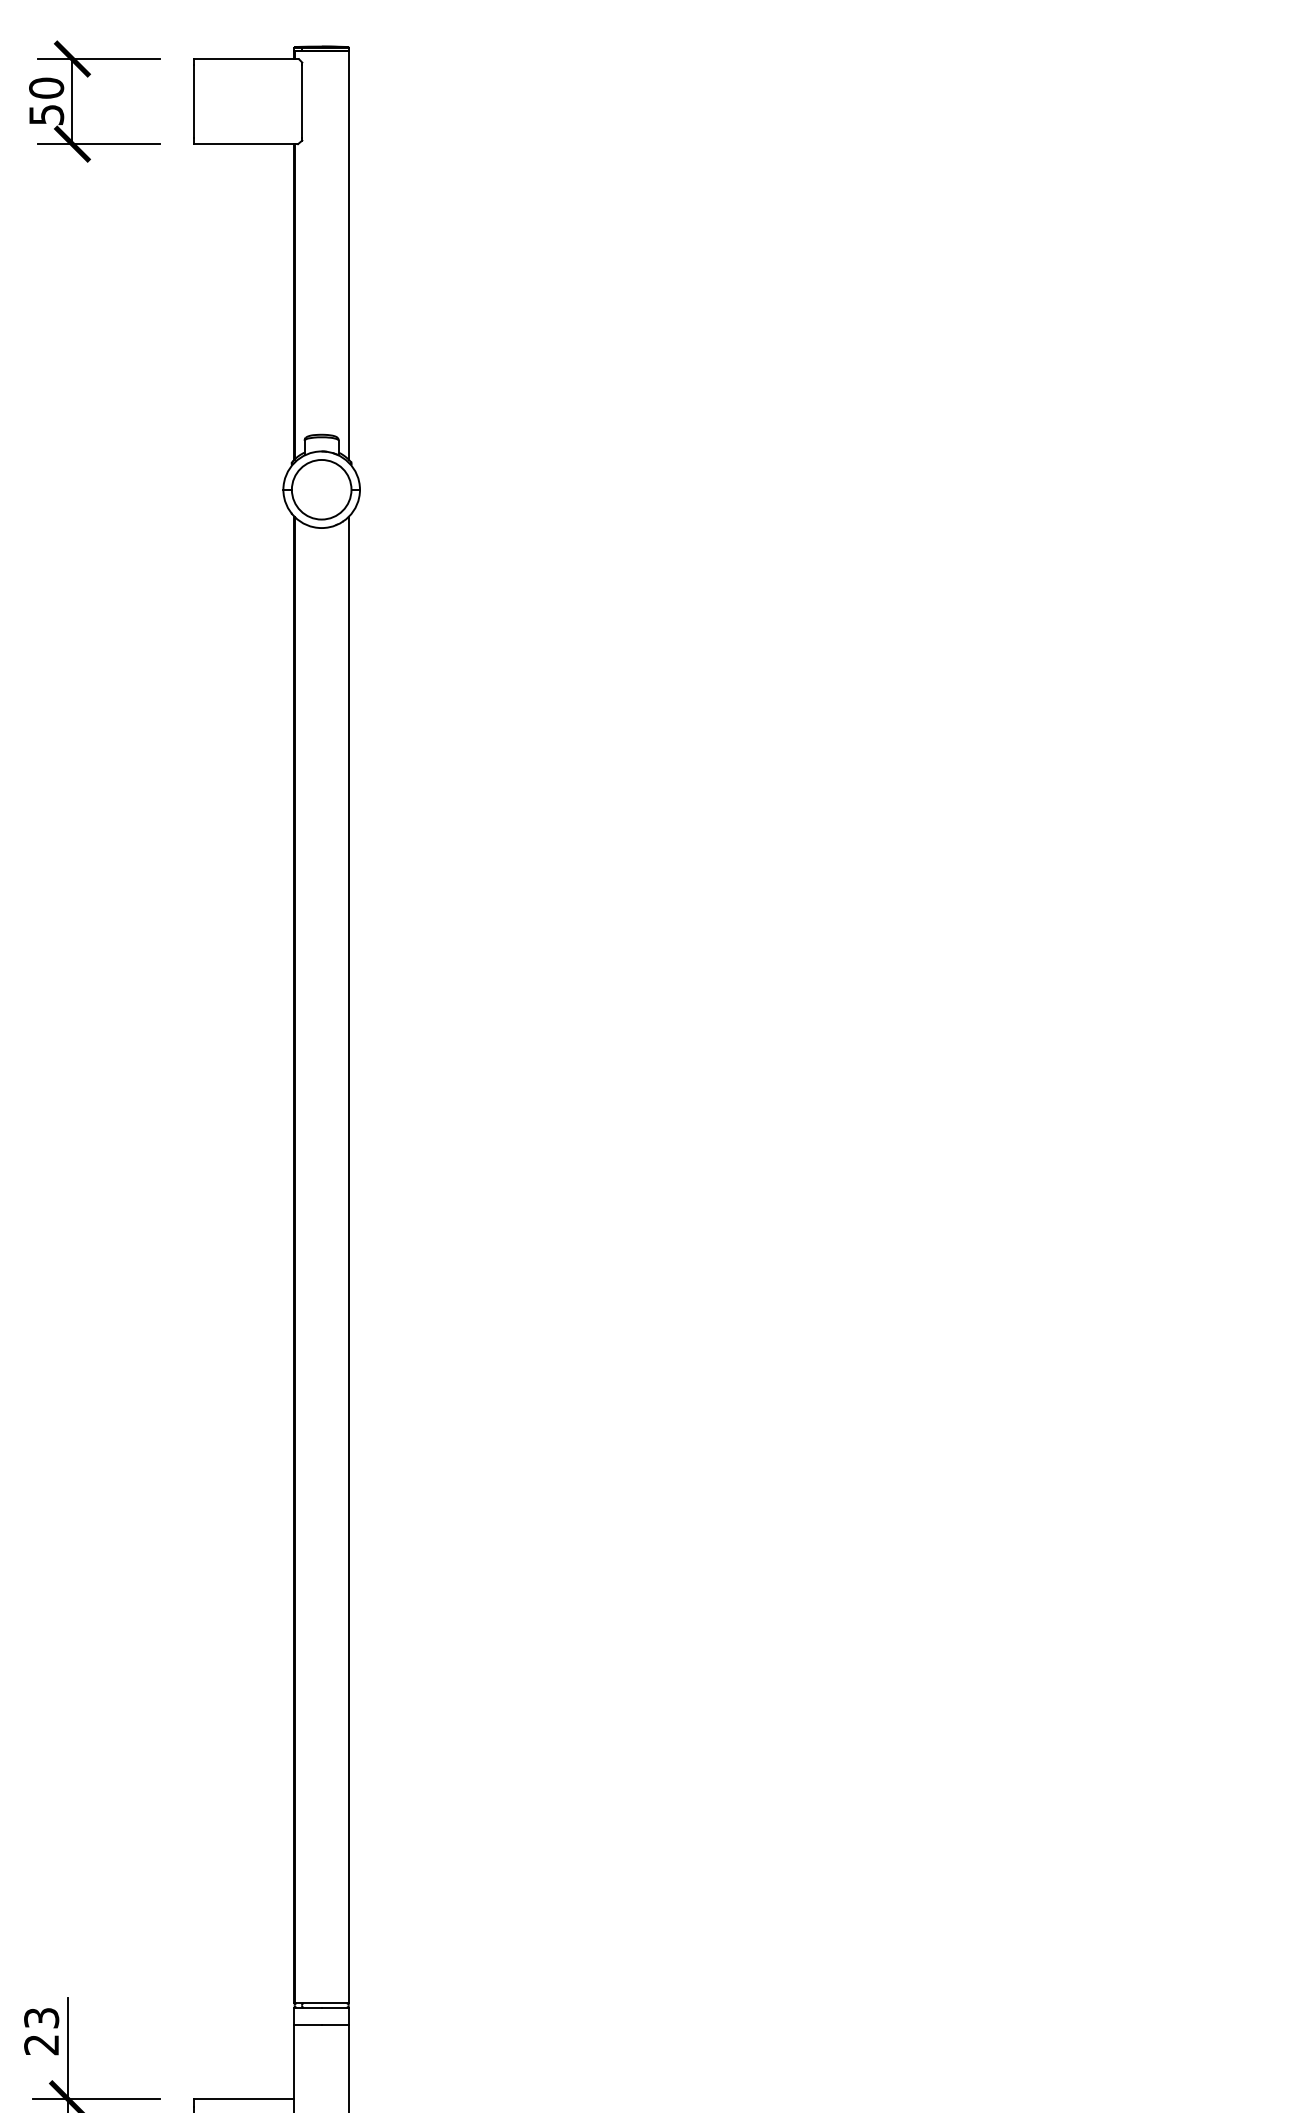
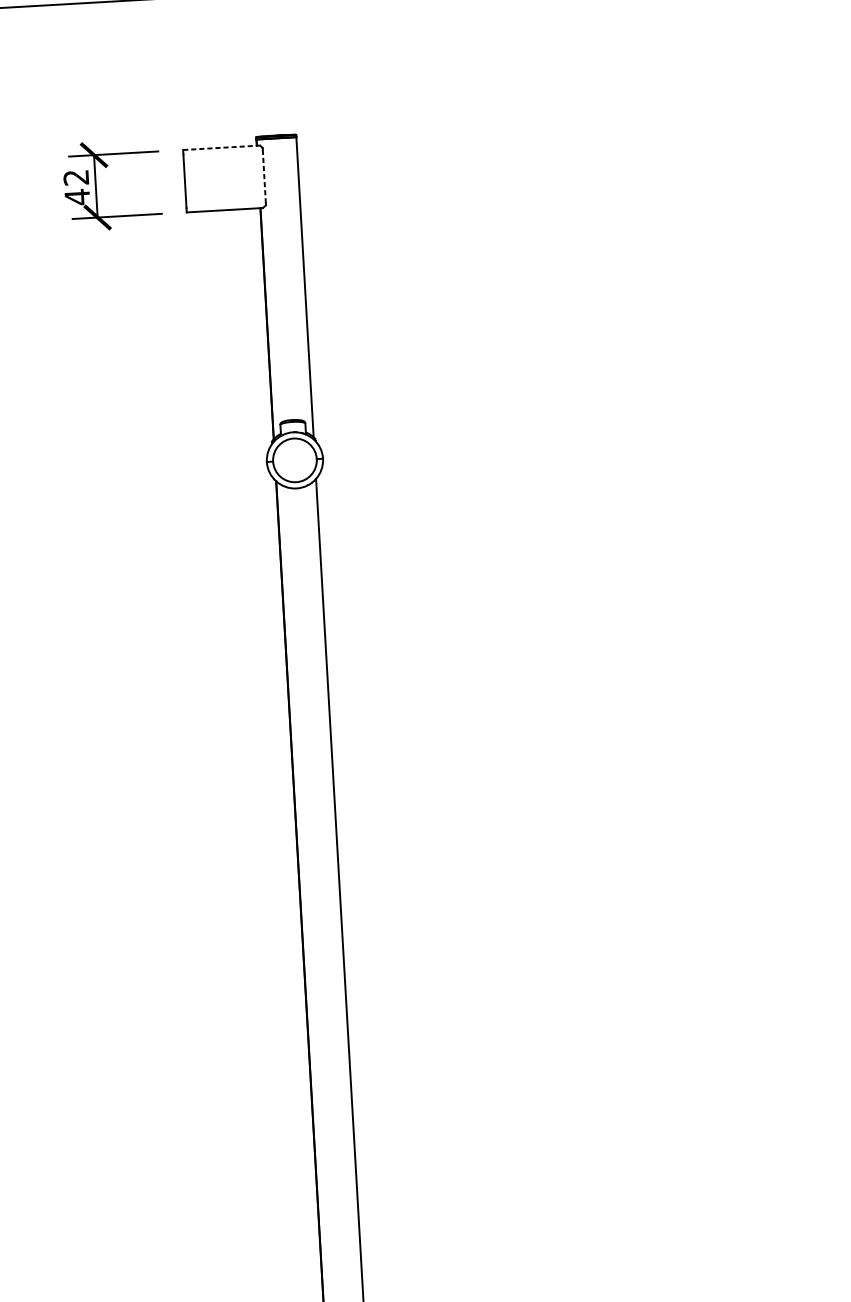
line: (246, 59) -> (221, 148), solid -> dashed
text: (46, 101) -> (76, 187), 50 -> 42
line: (302, 101) -> (264, 176), solid -> dashed

